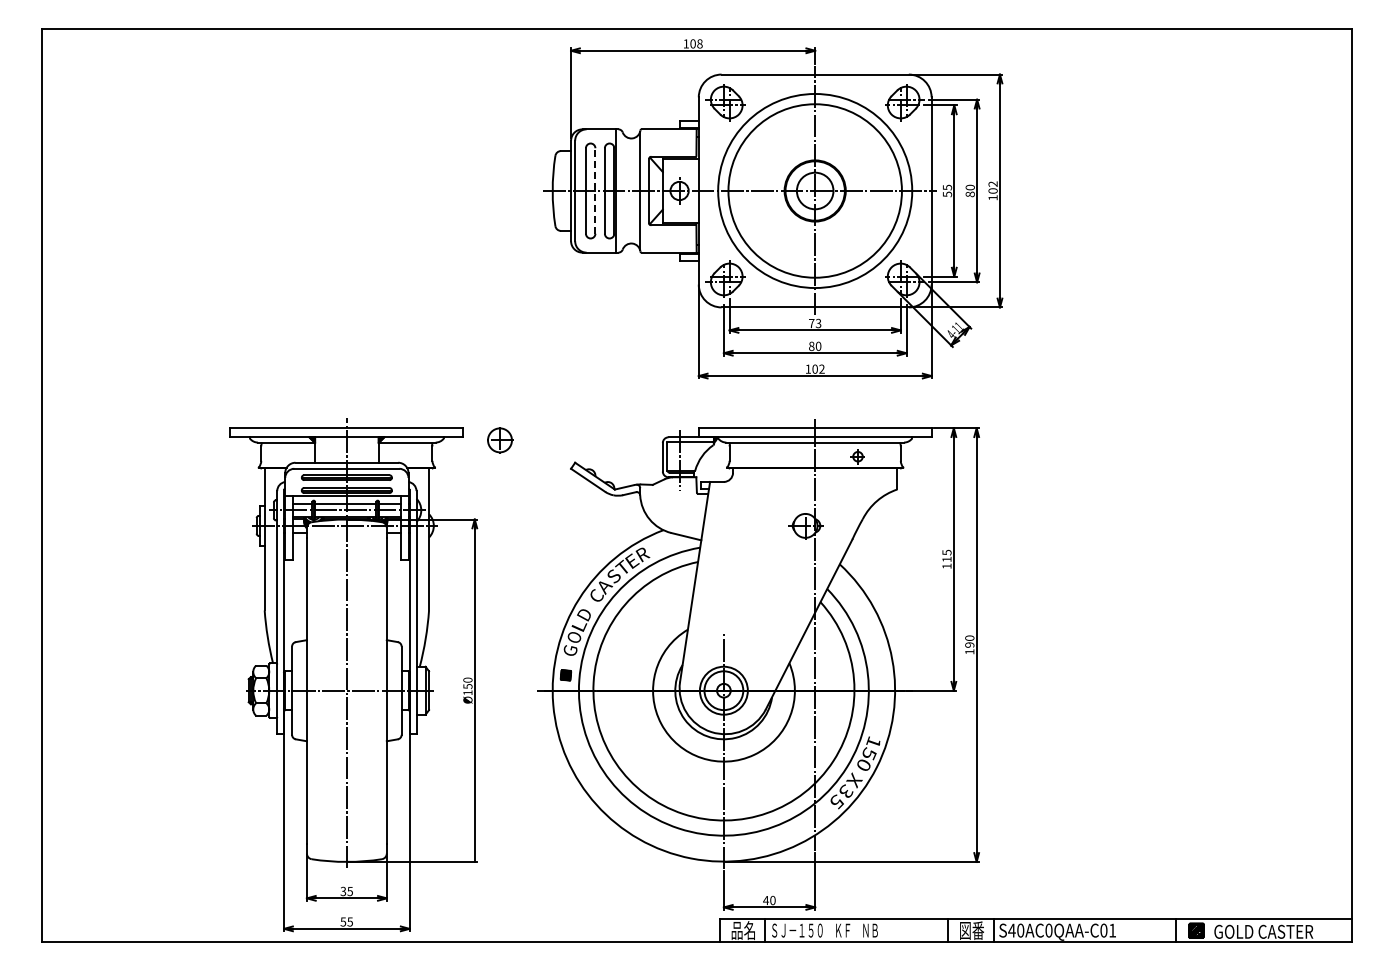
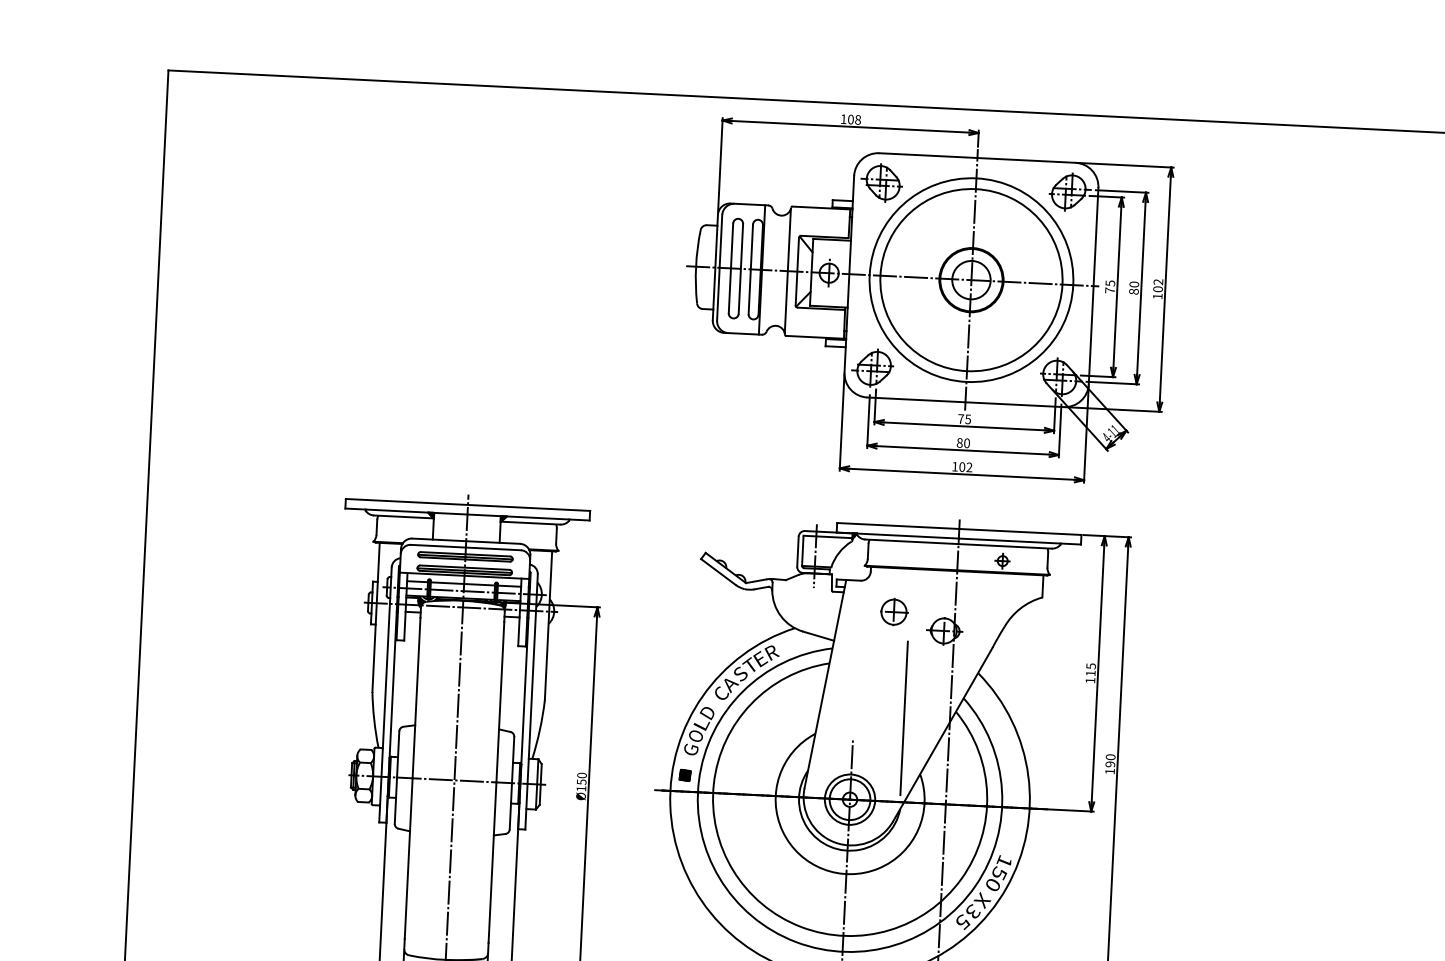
line: (595, 191) -> (740, 269), dashed -> solid
text: (947, 194) -> (1110, 290), 55 -> 75
text: (818, 322) -> (968, 418), 73 -> 75
part: (500, 440) -> (894, 612), moved
line: (771, 610) -> (904, 717), added

